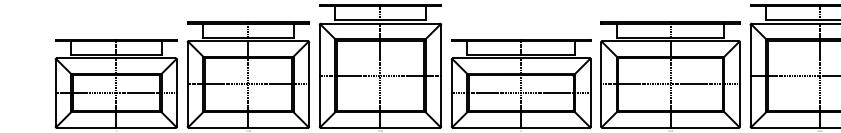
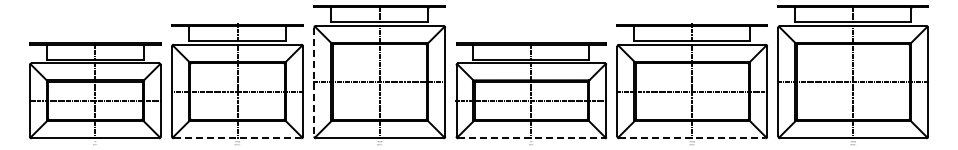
line: (319, 76) -> (314, 82), solid -> dashed
line: (248, 128) -> (237, 138), solid -> dashed
line: (522, 128) -> (532, 138), solid -> dashed
line: (670, 128) -> (692, 138), solid -> dashed

